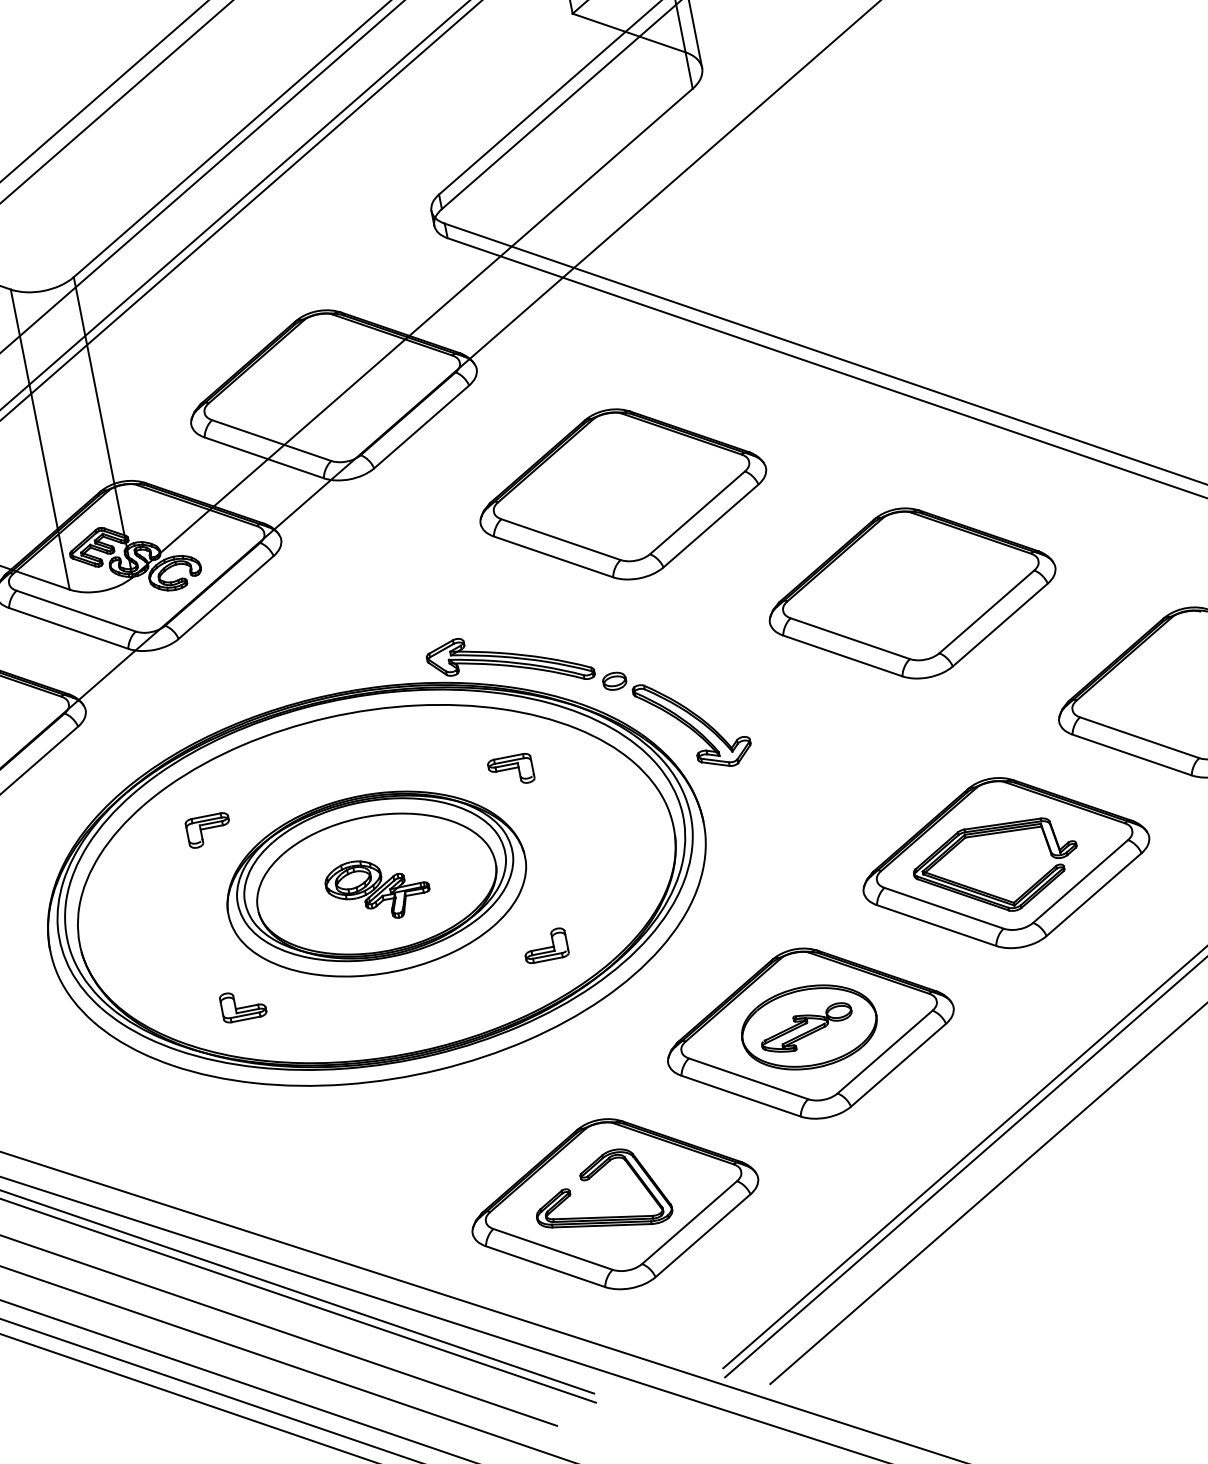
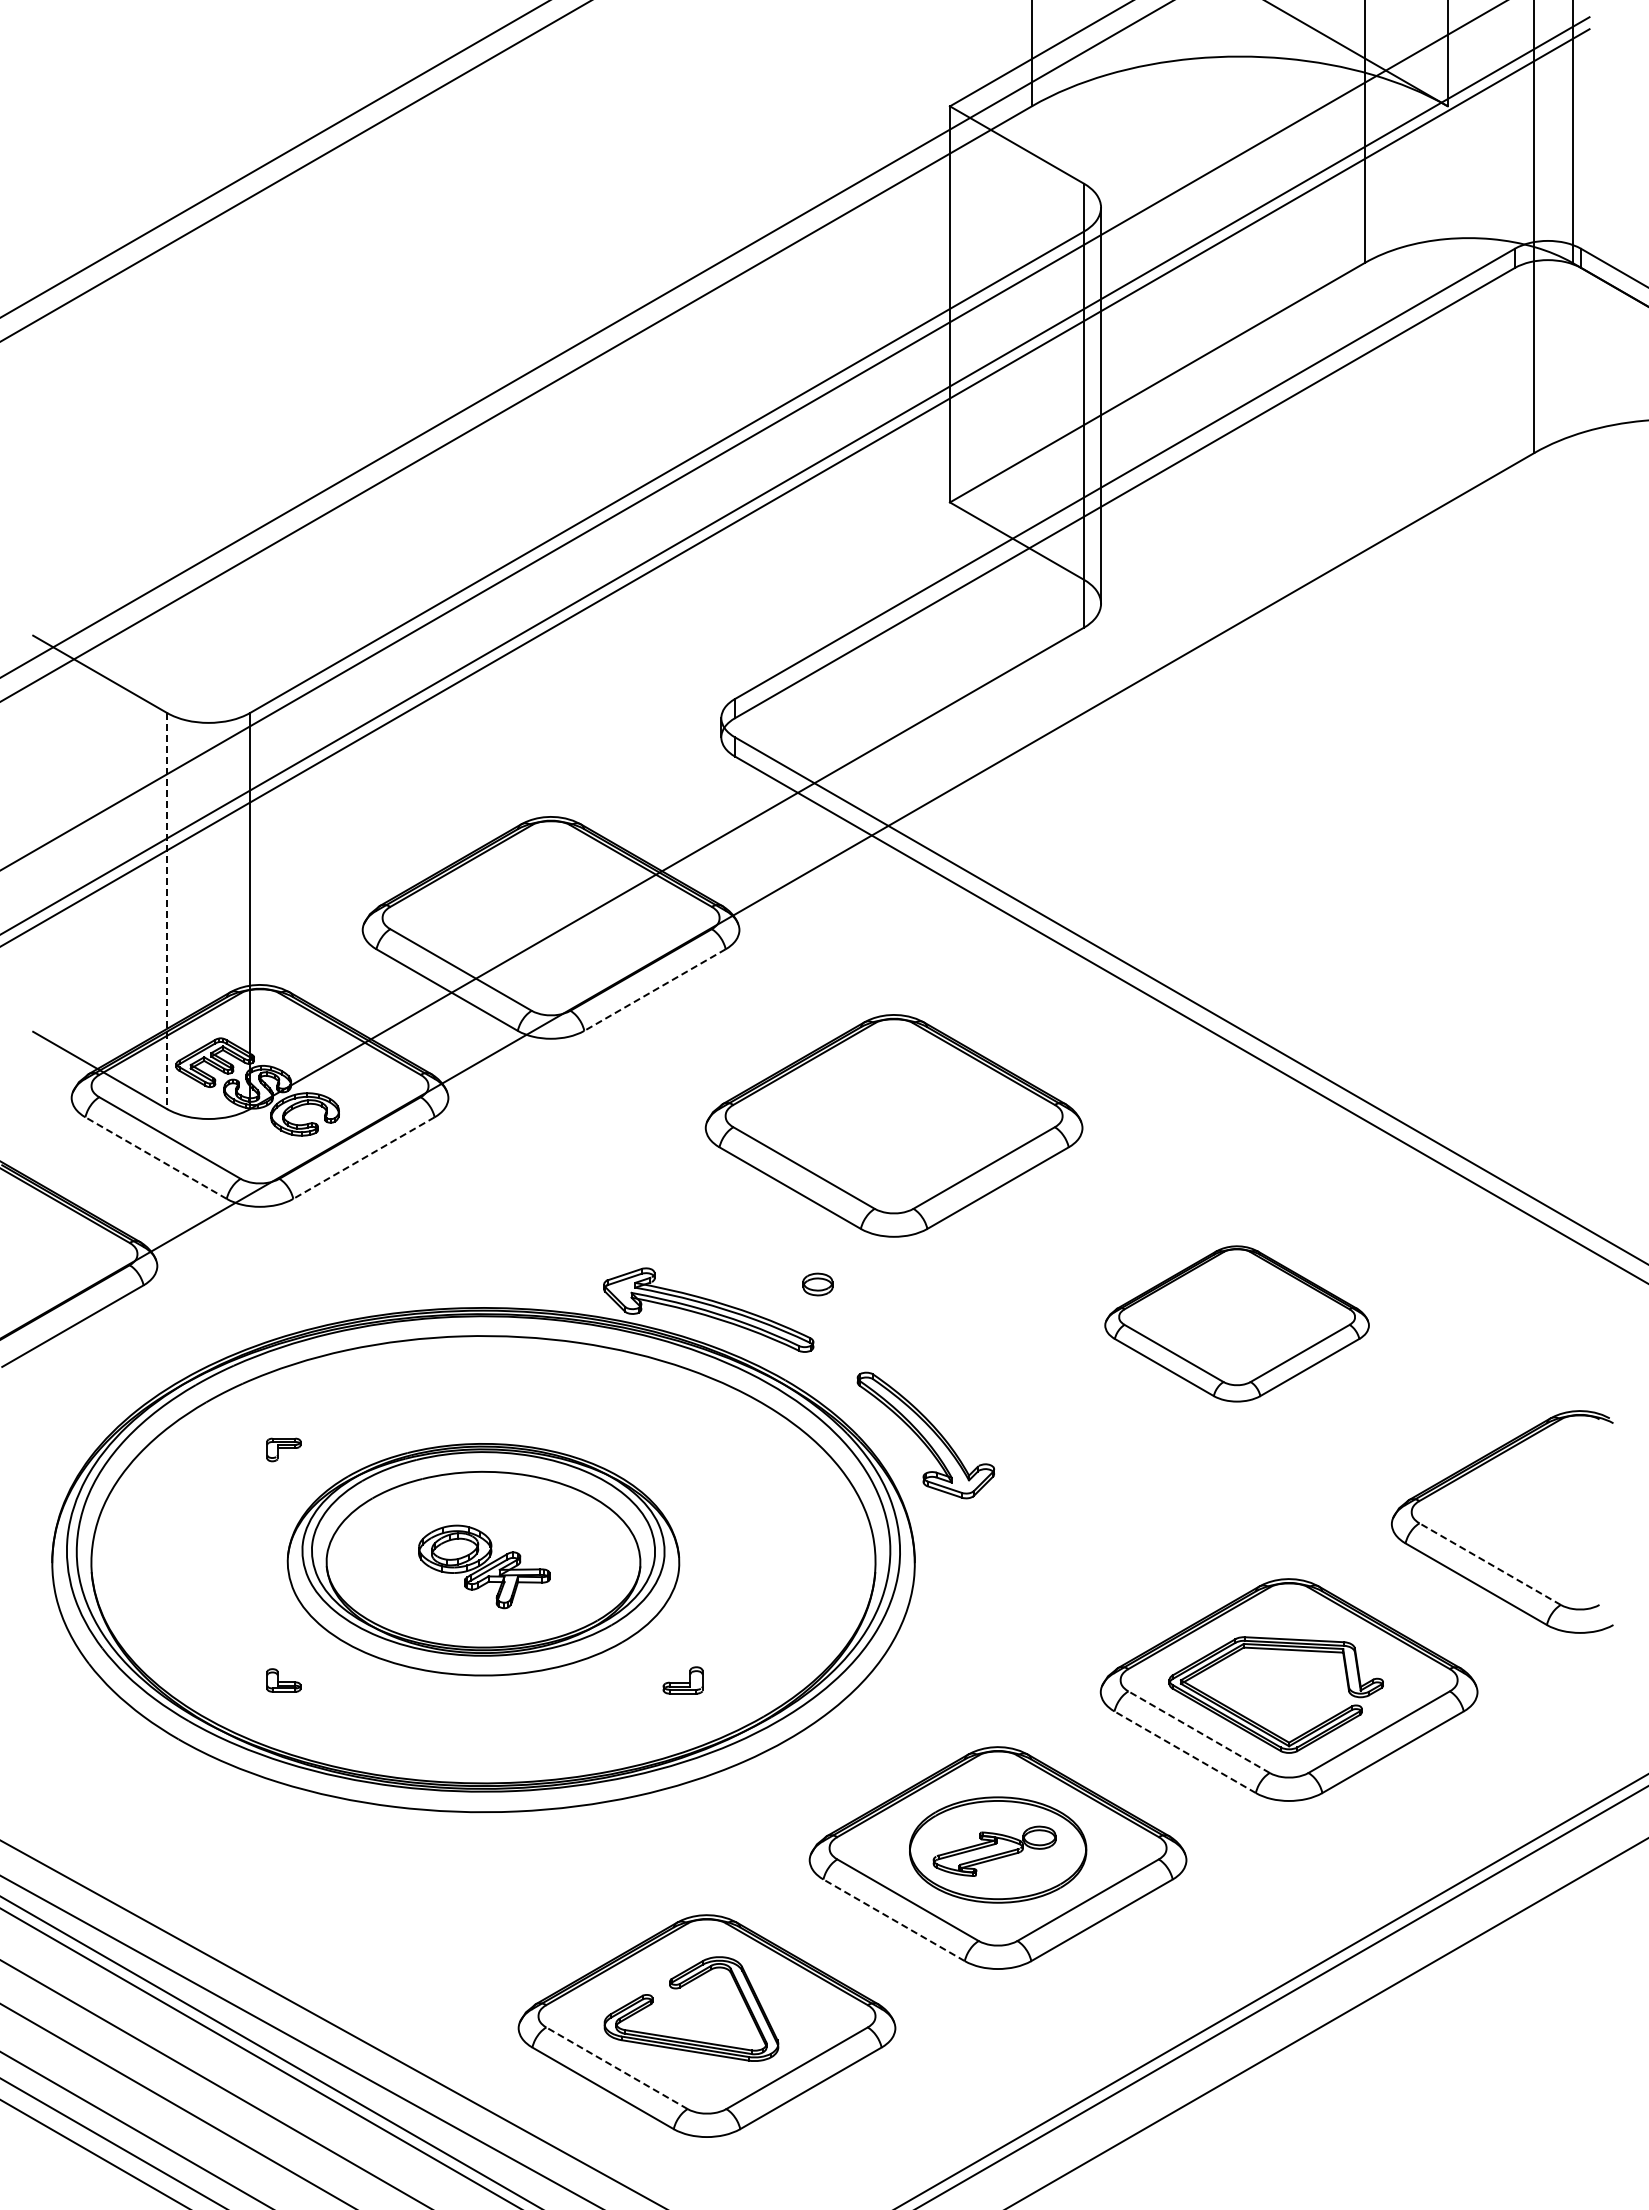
line: (422, 427) -> (655, 990), solid -> dashed
line: (40, 439) -> (167, 911), solid -> dashed
part: (911, 593) -> (1236, 1323), size x0.7
line: (225, 597) -> (363, 1158), solid -> dashed
line: (69, 628) -> (156, 1158), solid -> dashed
part: (614, 681) -> (817, 1284), moved
line: (1139, 737) -> (1490, 1564), solid -> dashed
part: (510, 770) -> (682, 1449), removed
part: (208, 830) -> (283, 1449), size x0.6
line: (944, 908) -> (1199, 1732), solid -> dashed
line: (936, 925) -> (1185, 1752), solid -> dashed
part: (545, 945) -> (682, 1680), size x0.7
part: (242, 1005) -> (283, 1680), size x0.6
line: (741, 1096) -> (894, 1920), solid -> dashed
line: (553, 1249) -> (617, 2068), solid -> dashed

